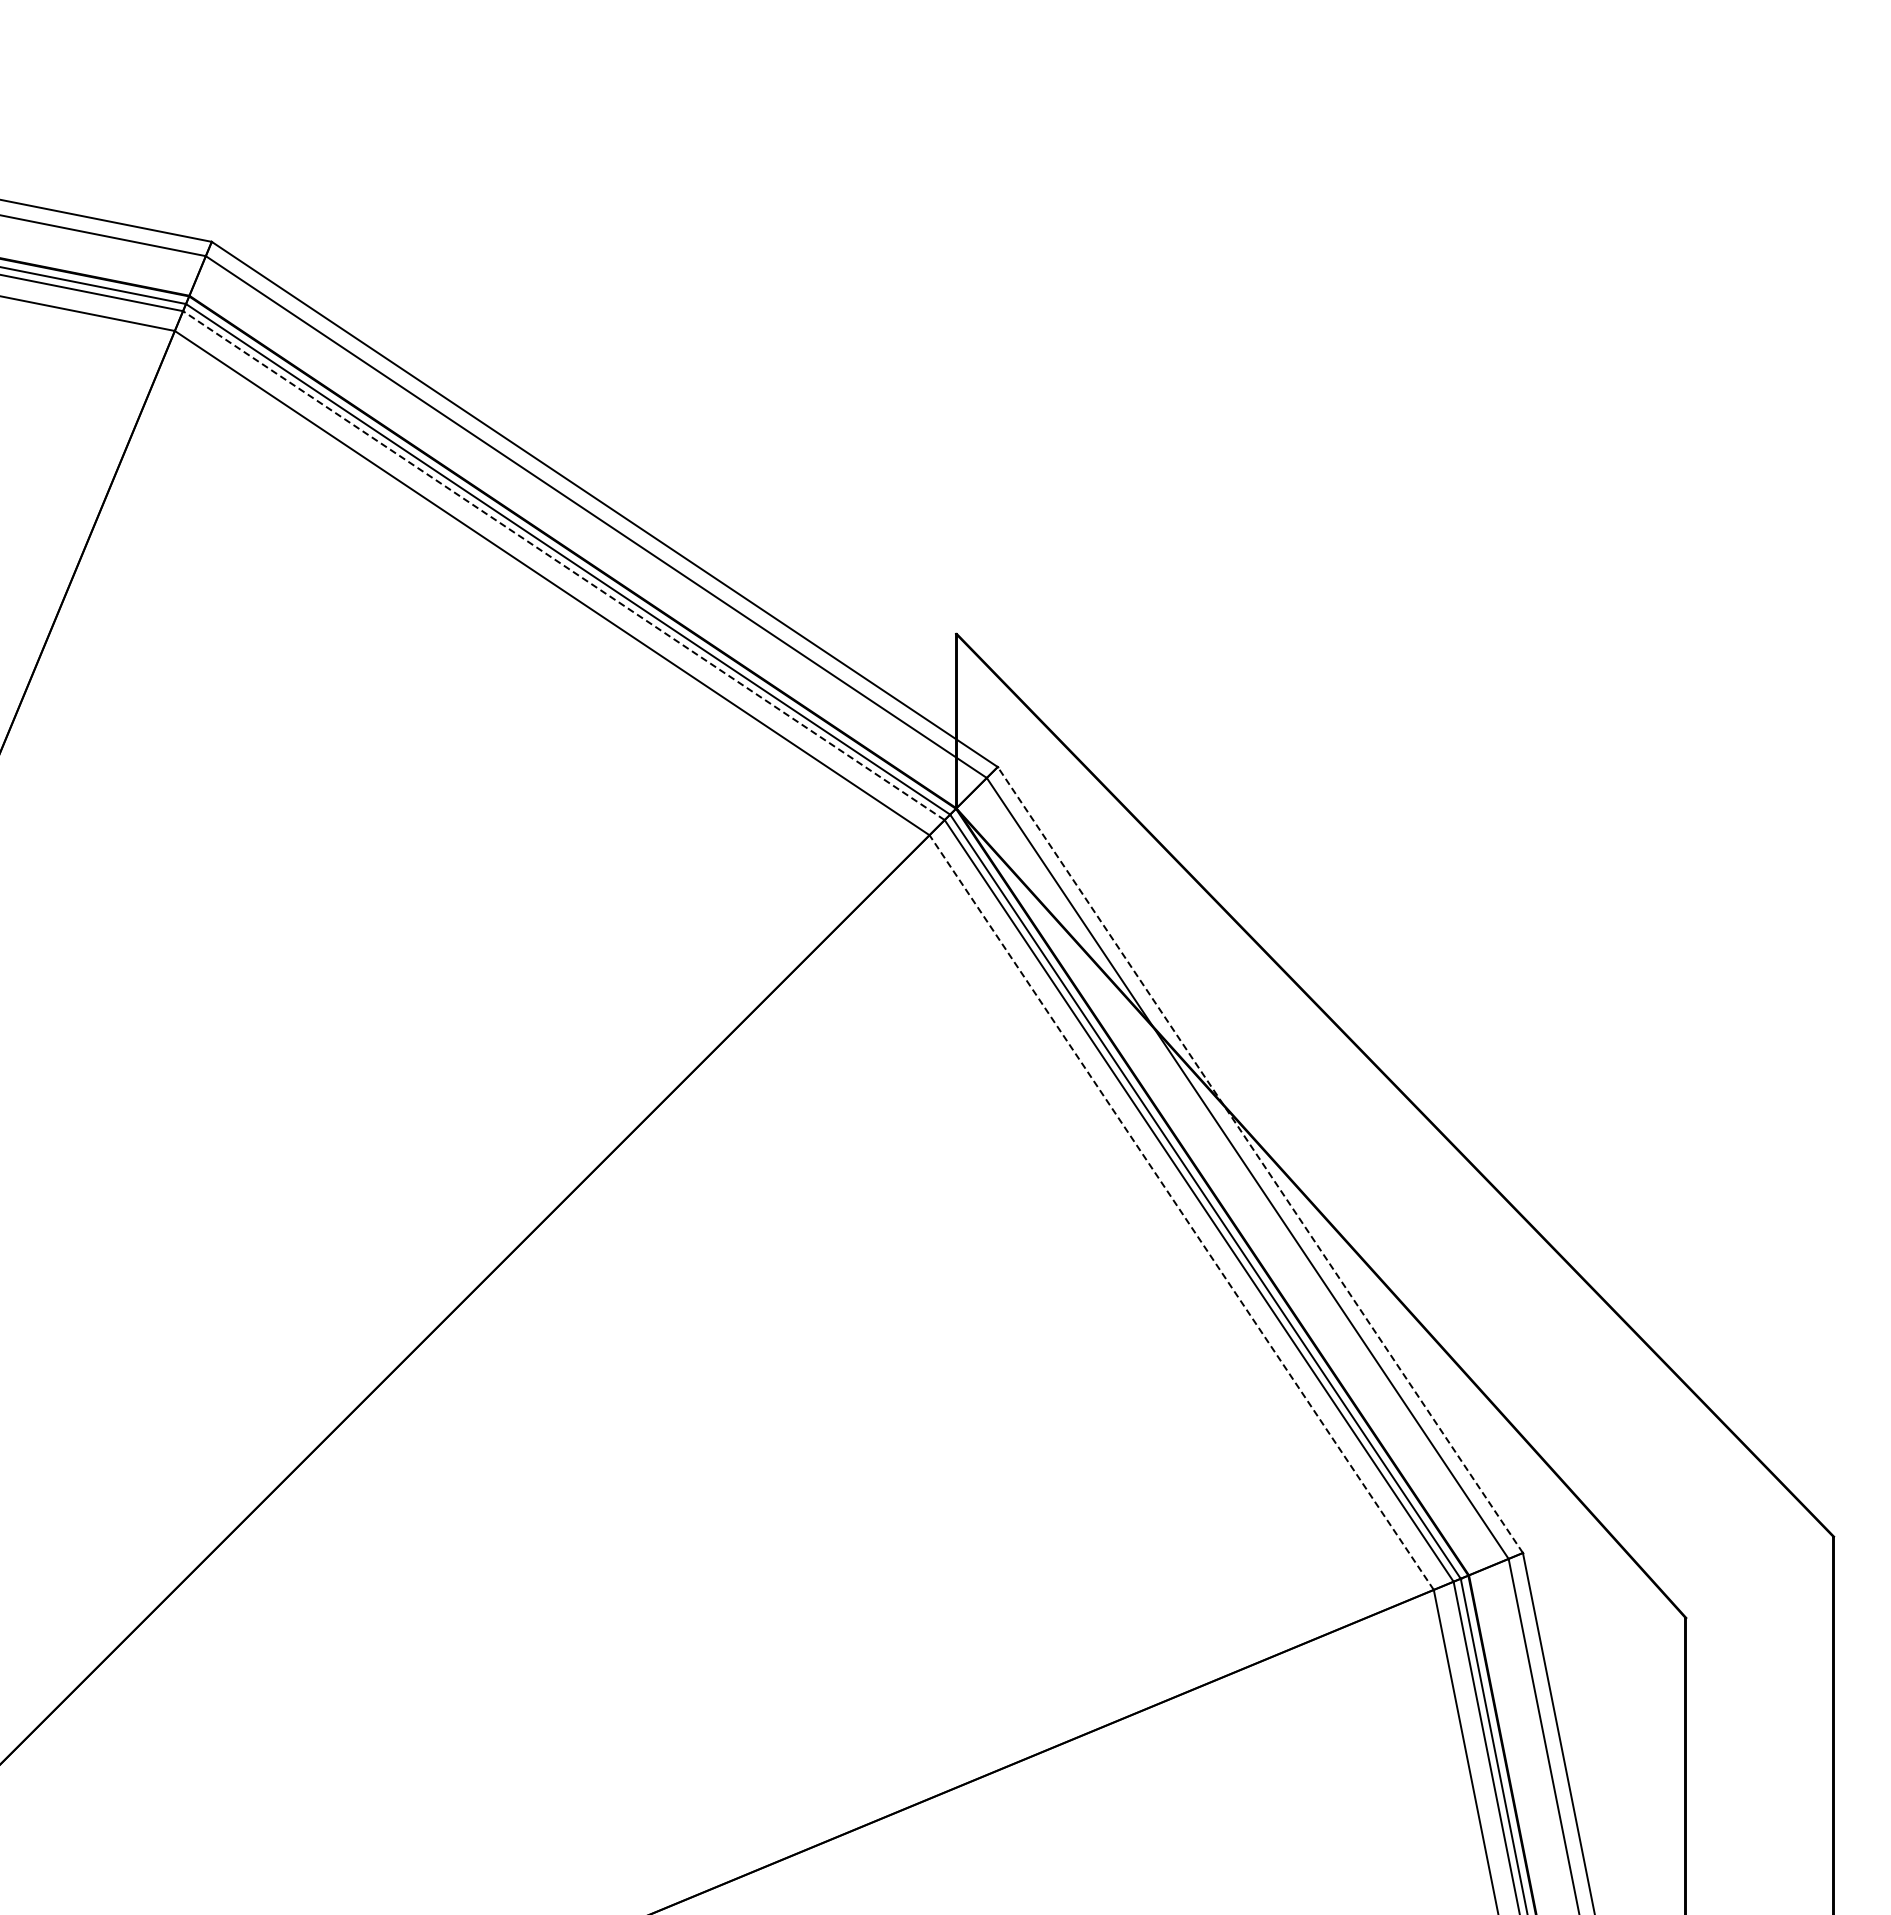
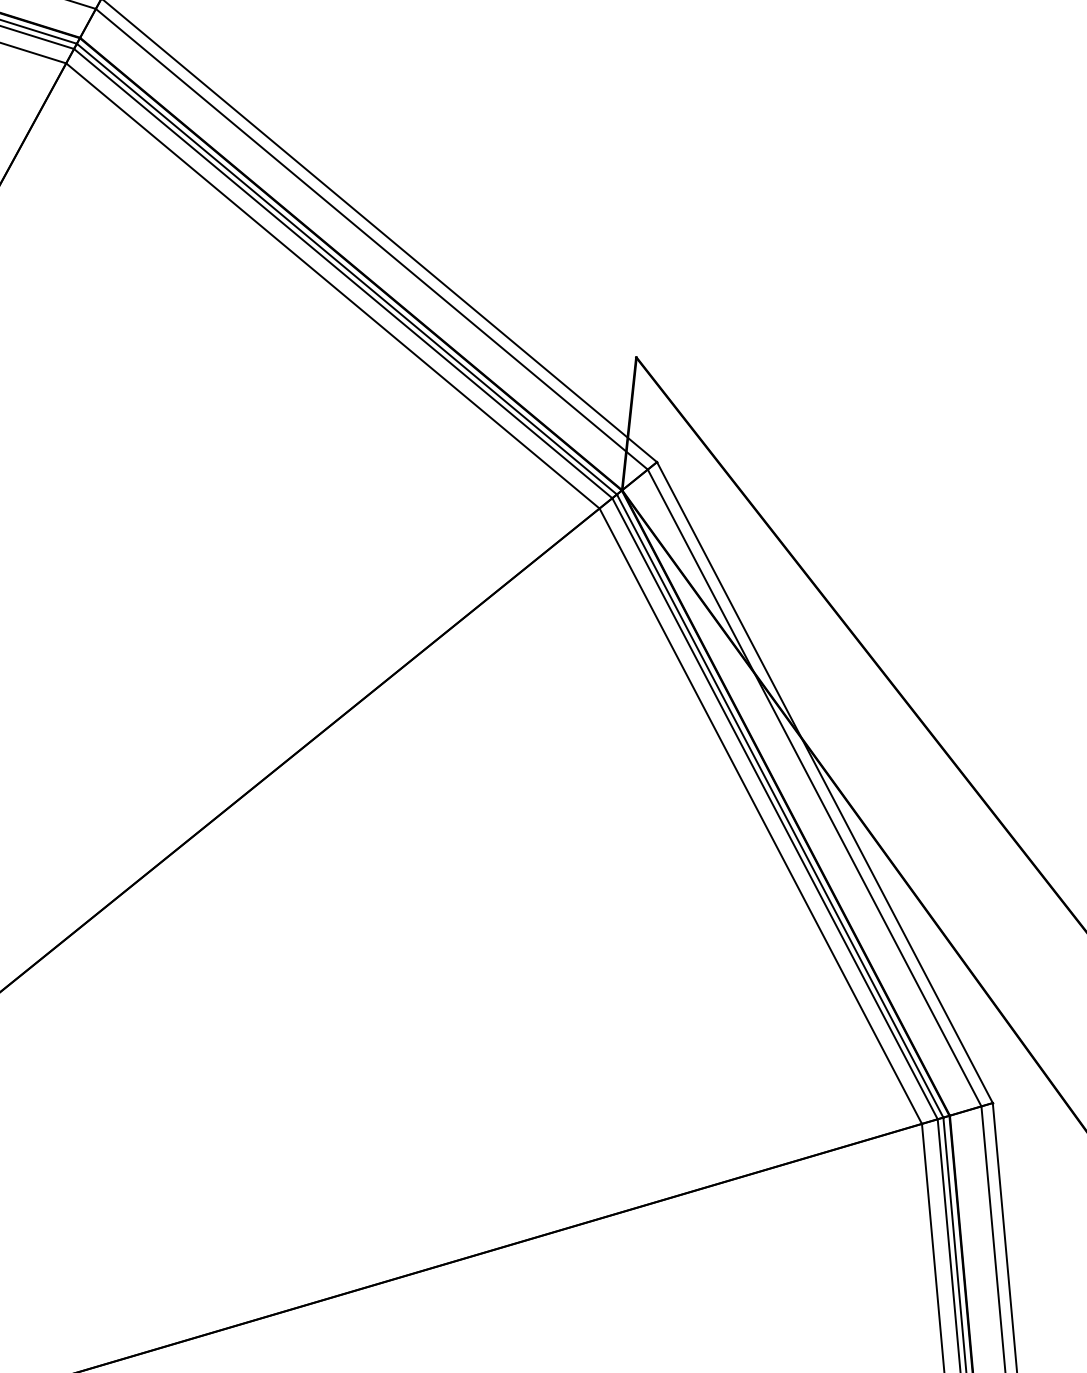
line: (563, 565) -> (342, 273), dashed -> solid
line: (1260, 1160) -> (824, 782), dashed -> solid
line: (1181, 1212) -> (760, 816), dashed -> solid

